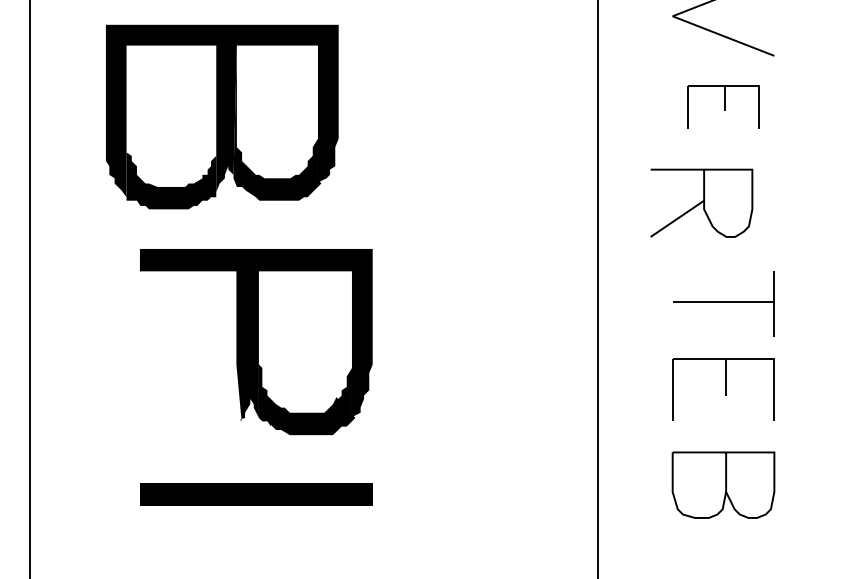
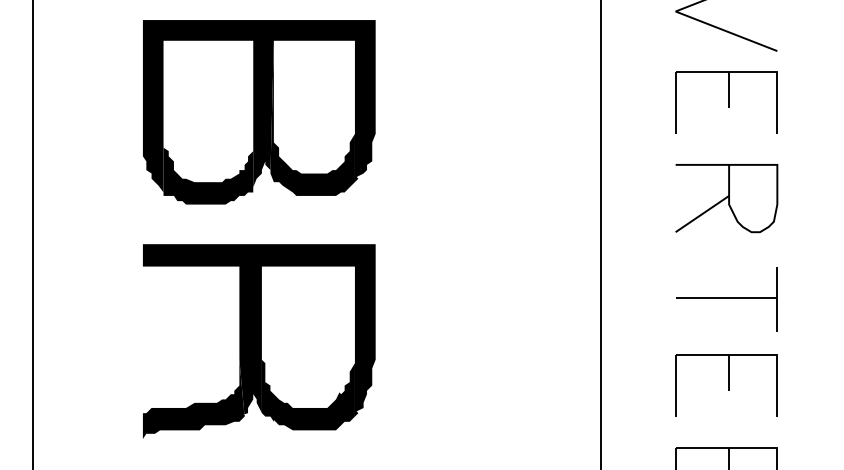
part: (723, 107) -> (726, 102), size x1.43
part: (222, 116) -> (259, 111), moved
part: (701, 202) -> (726, 197), moved
fill: (190, 403) -> (193, 398), added

